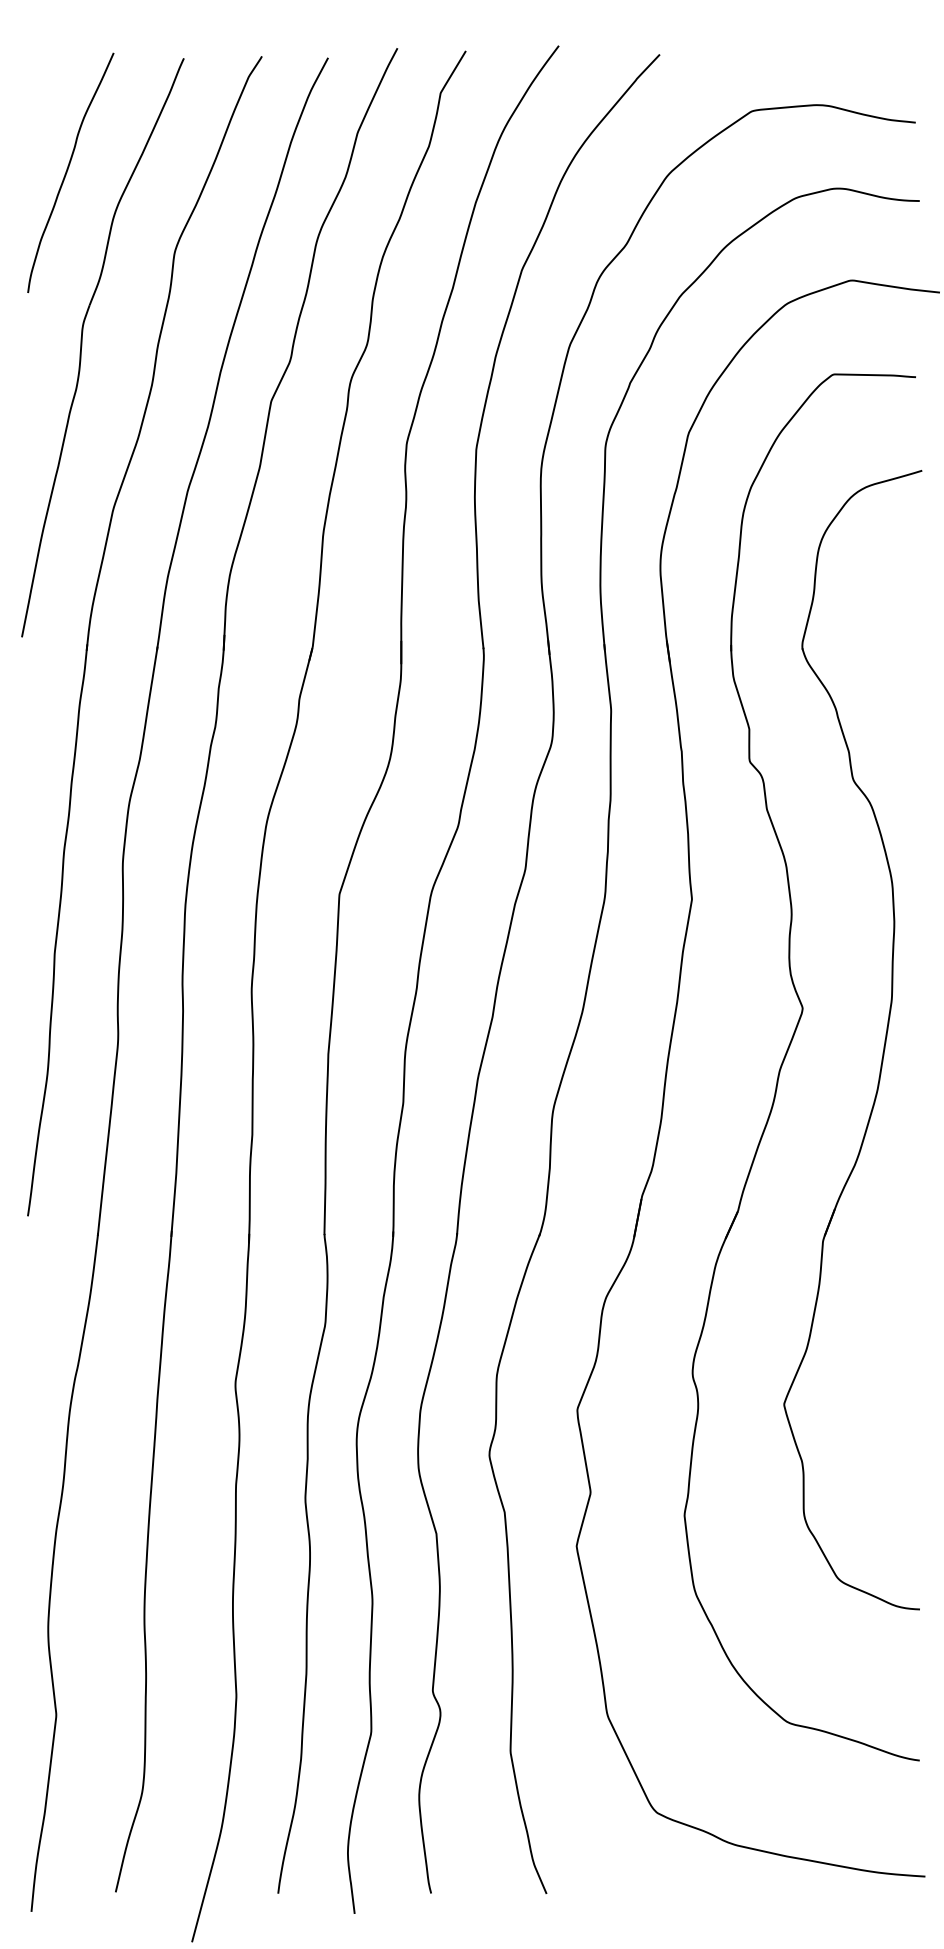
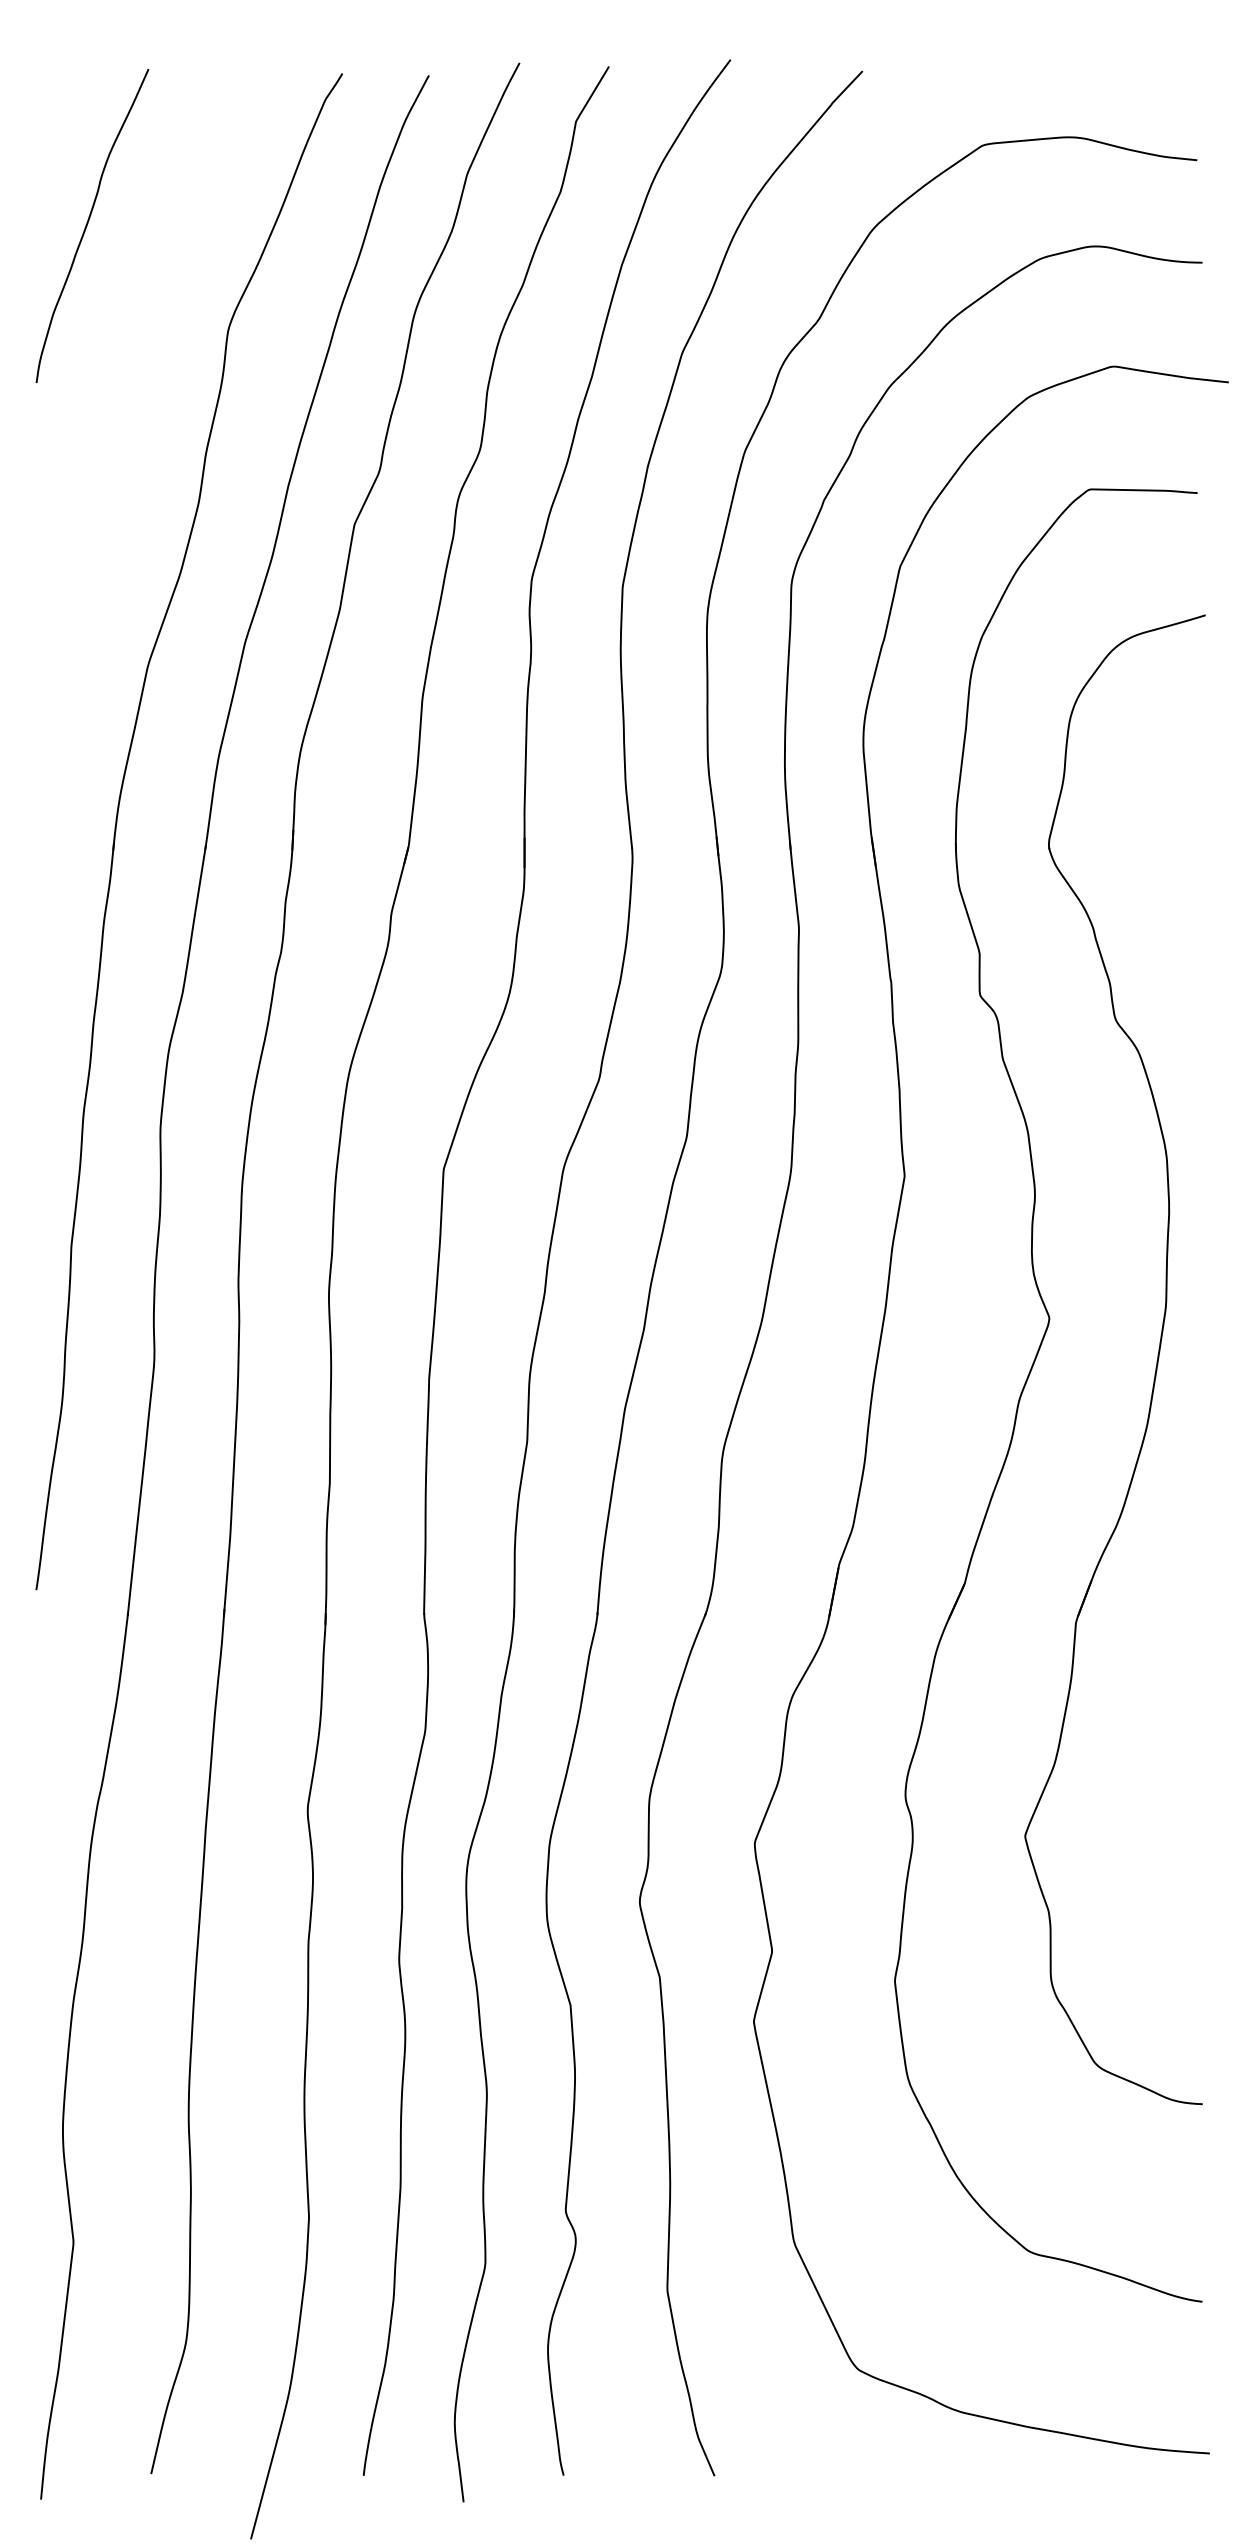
part: (82, 346) -> (107, 452), removed

